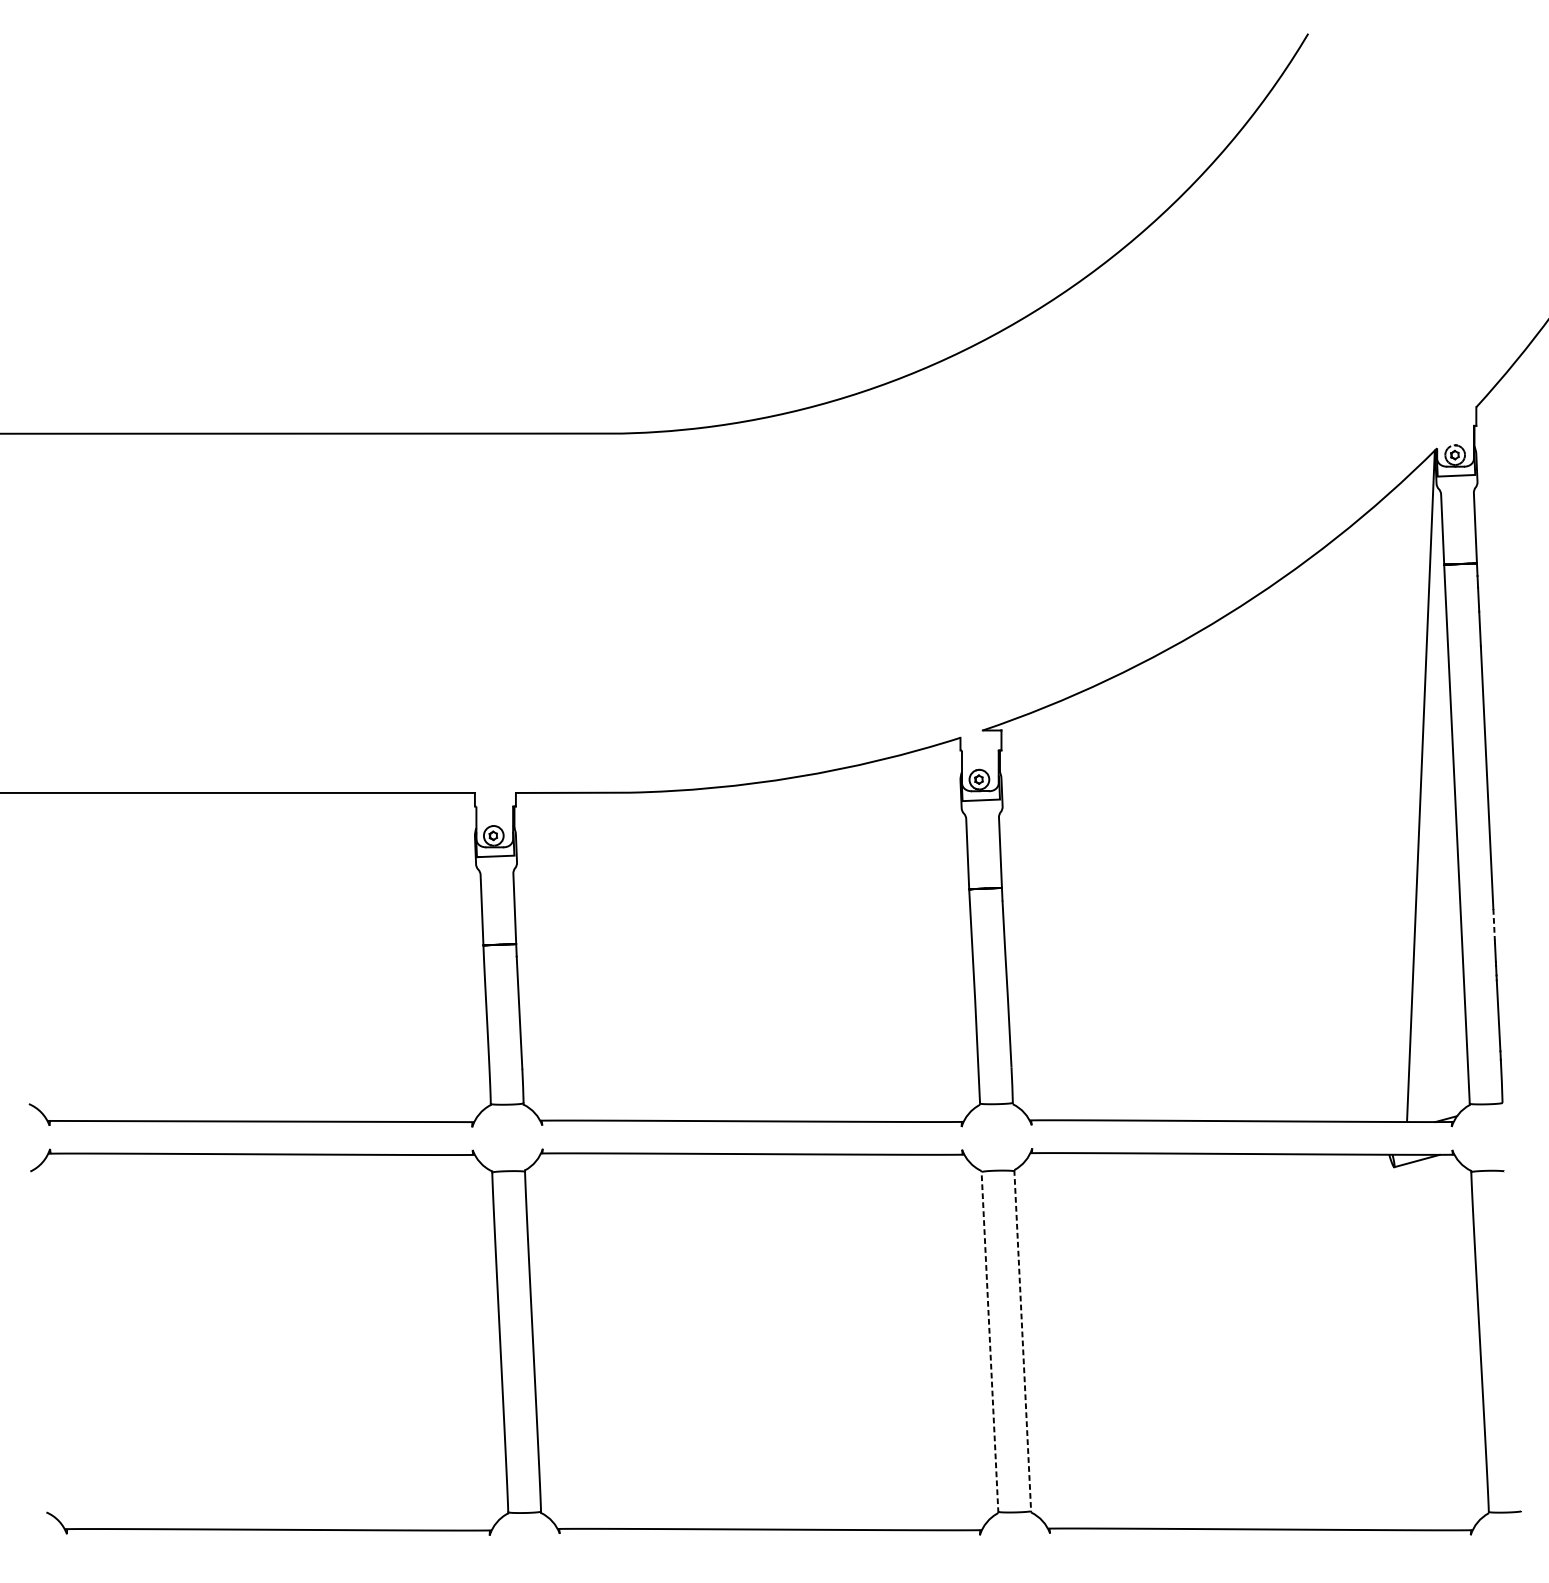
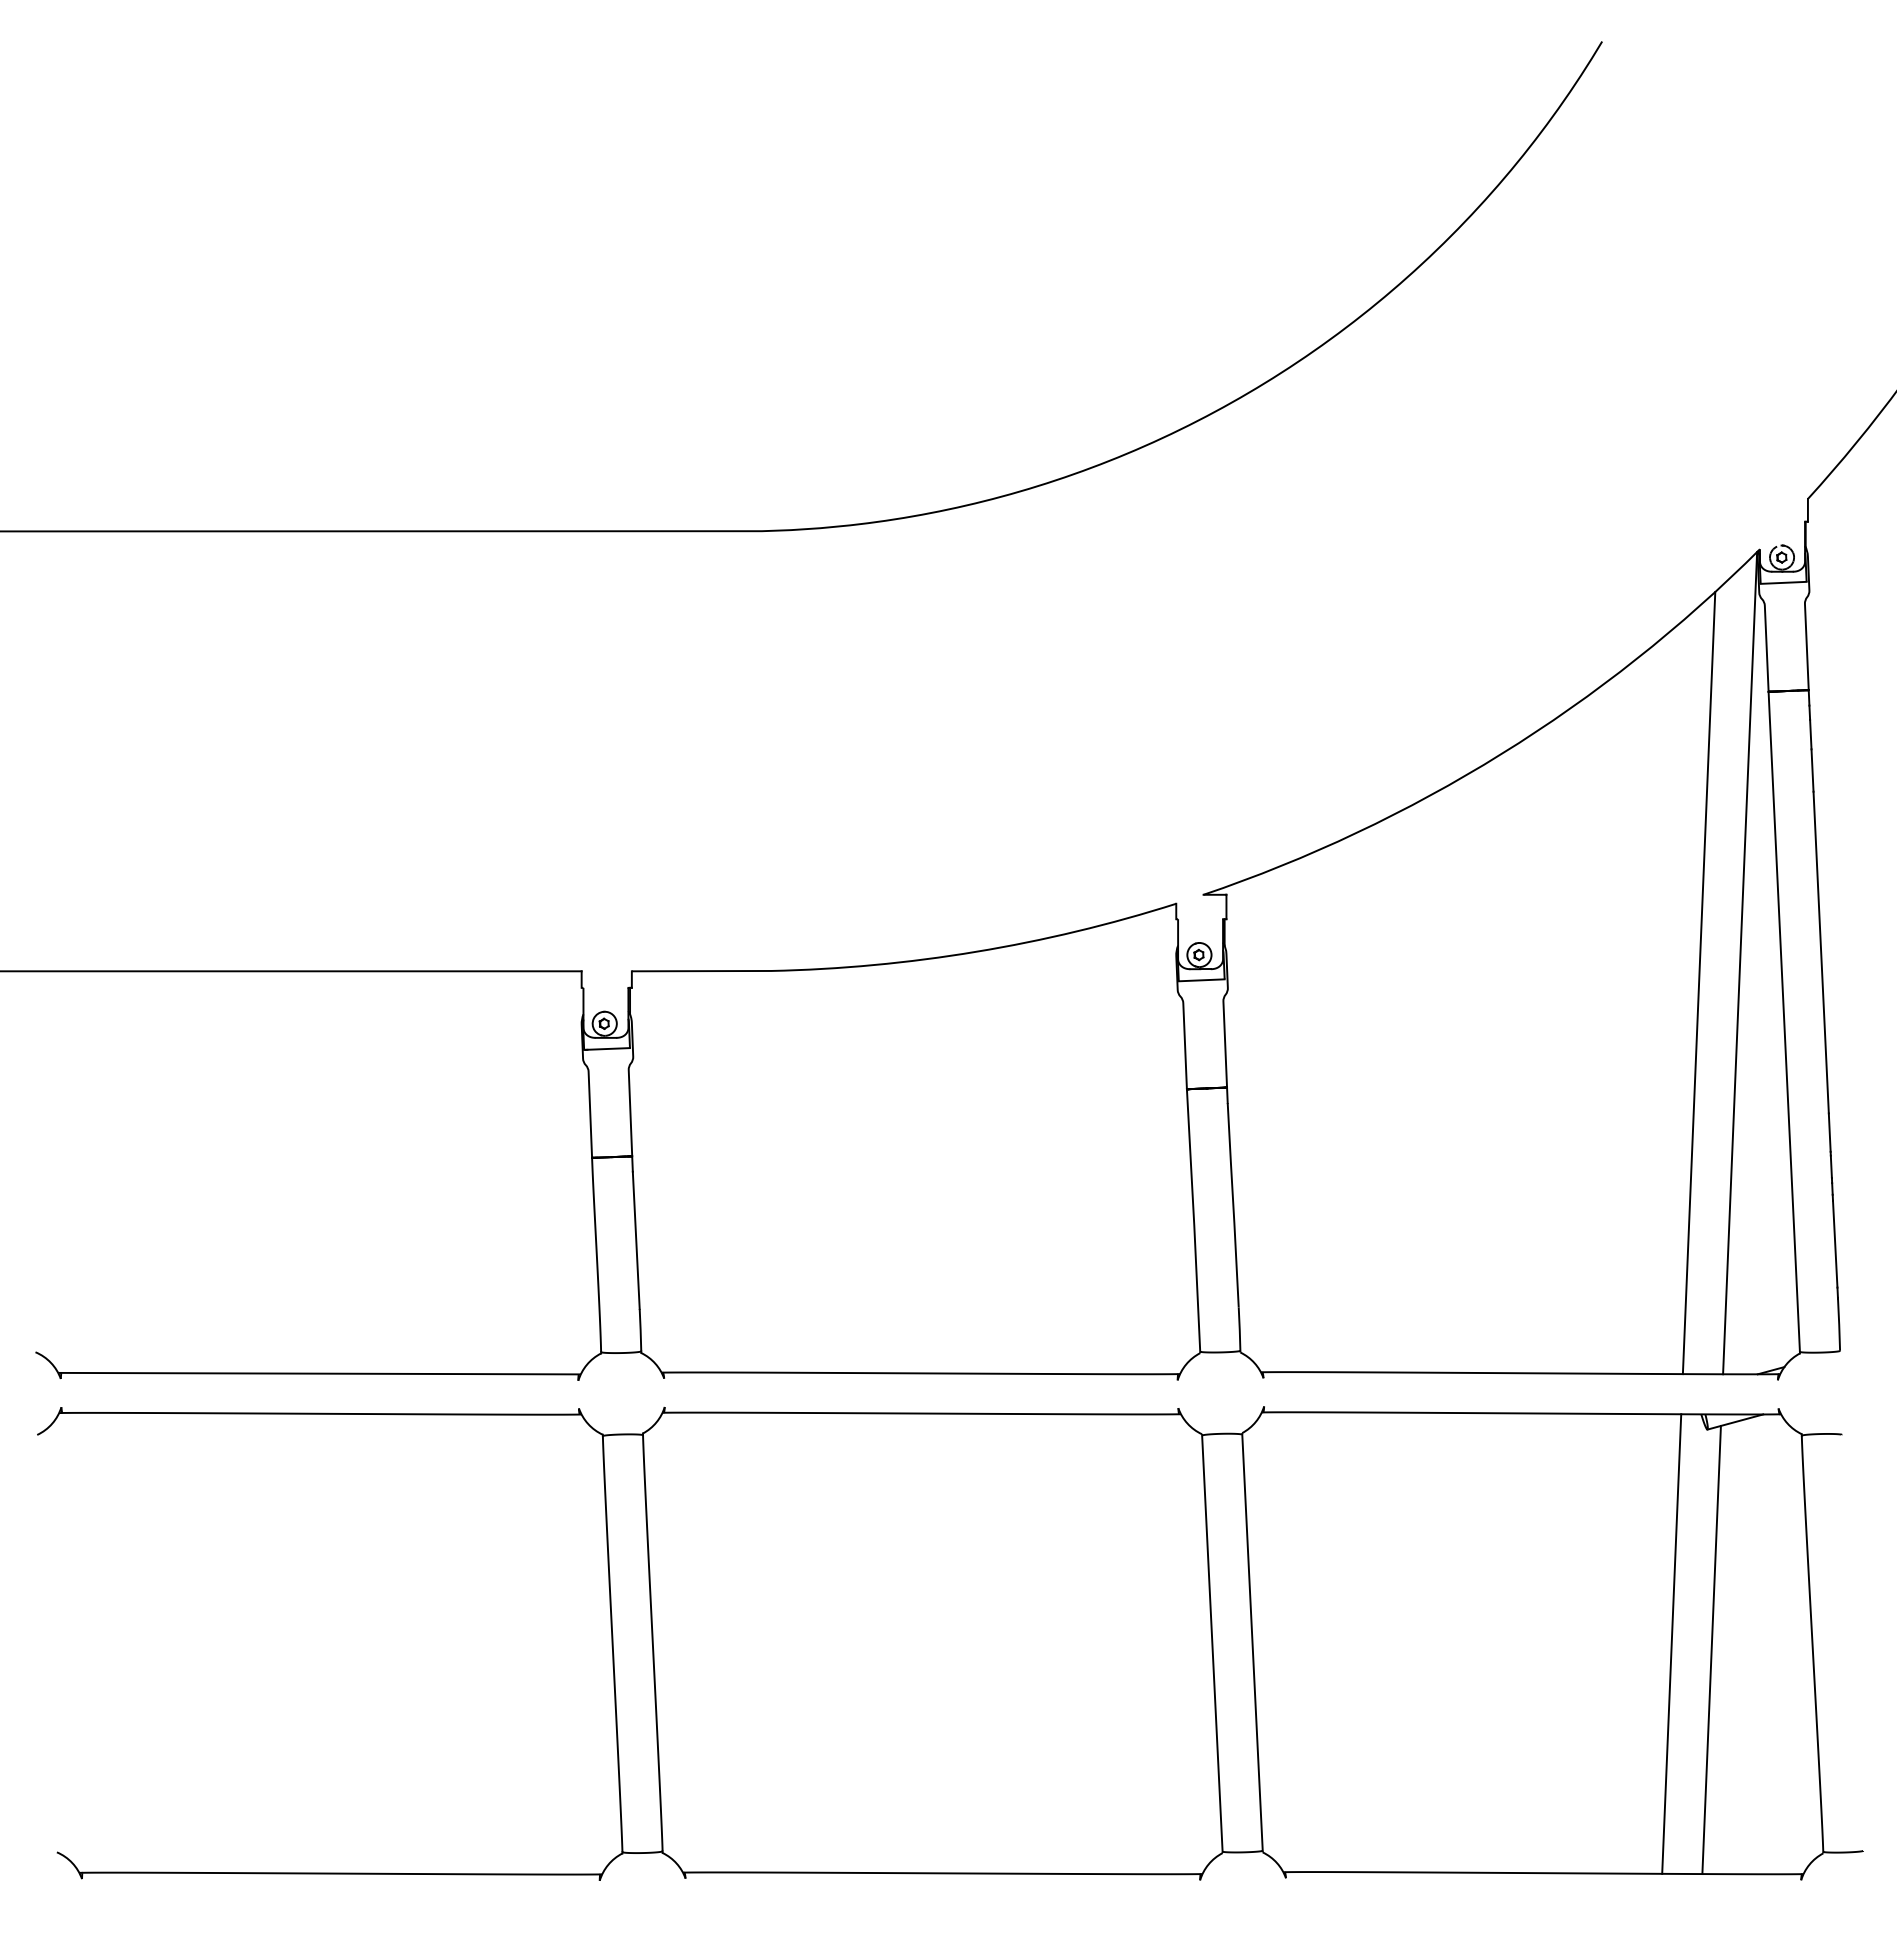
line: (1386, 802) -> (1698, 982), added
line: (1493, 925) -> (1829, 1133), dashed -> solid
line: (990, 1341) -> (1212, 1642), dashed -> solid
line: (1022, 1341) -> (1252, 1642), dashed -> solid
line: (1364, 1341) -> (1671, 1643), added
line: (1397, 1346) -> (1711, 1649), added

